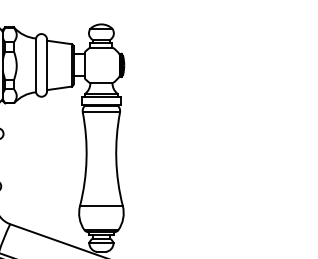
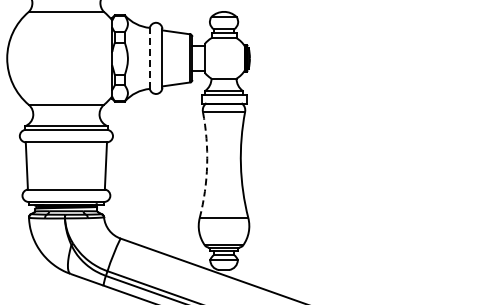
line: (35, 65) -> (149, 58), solid -> dashed
arc: (86, 159) -> (207, 165), solid -> dashed

